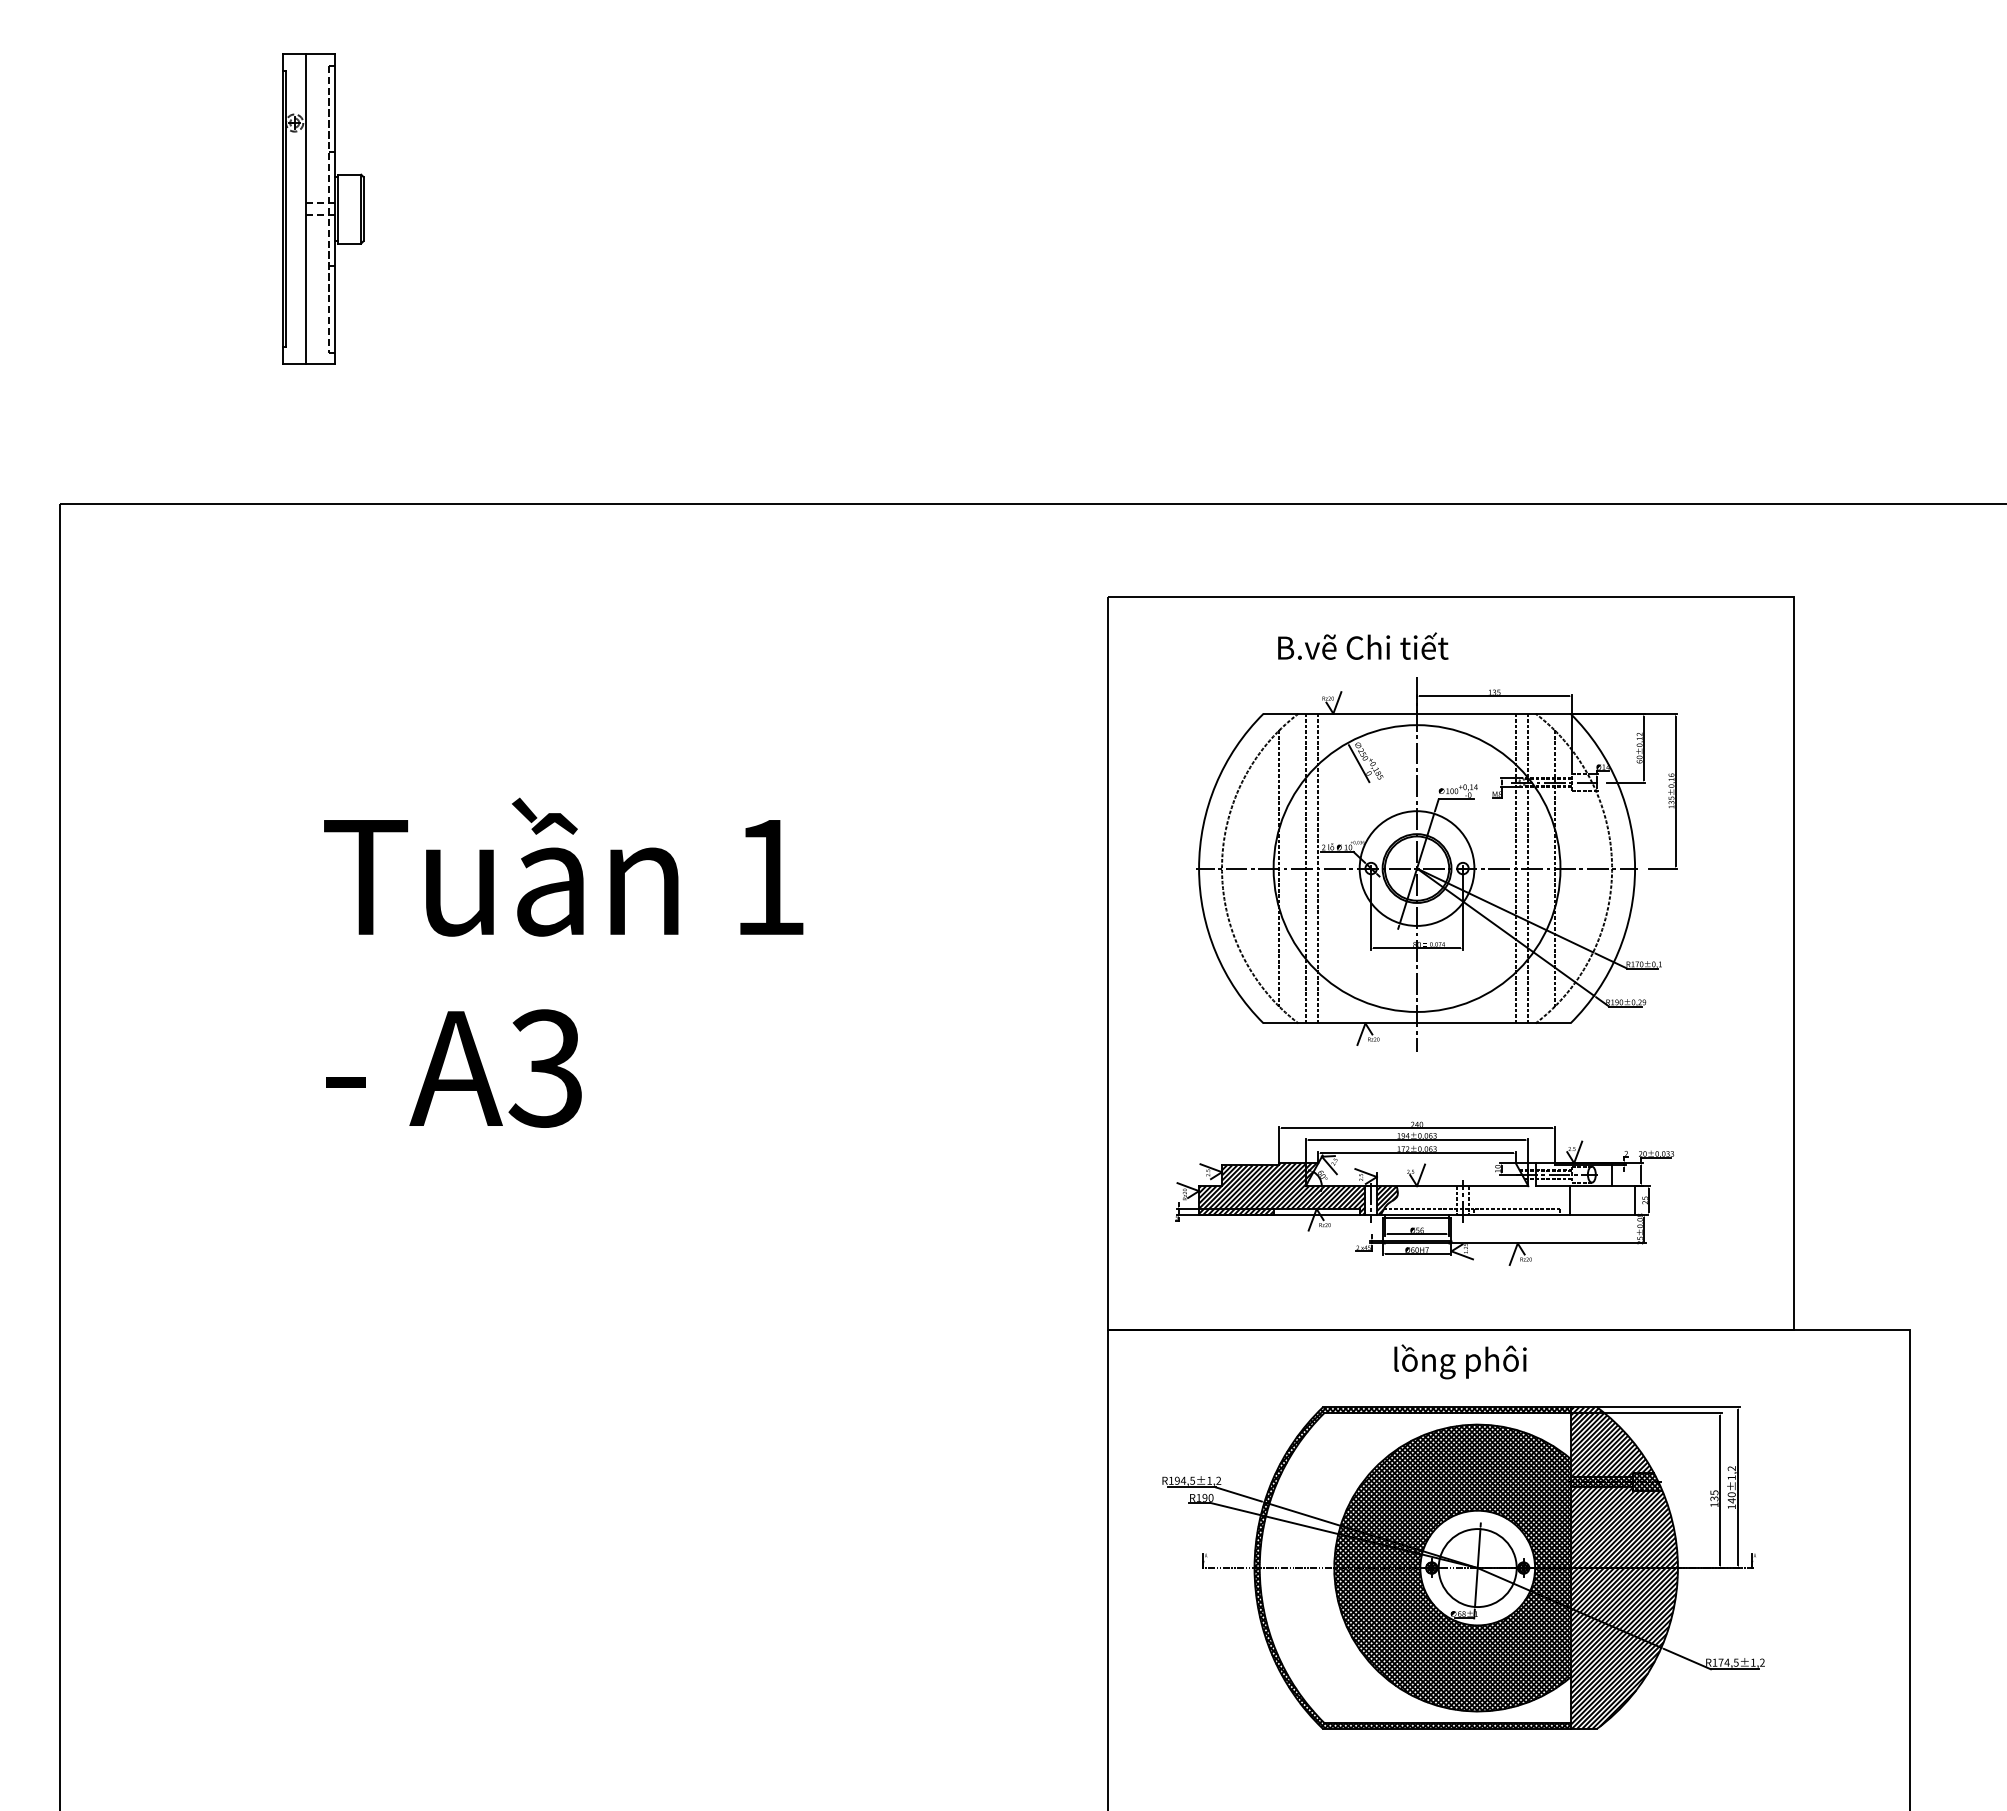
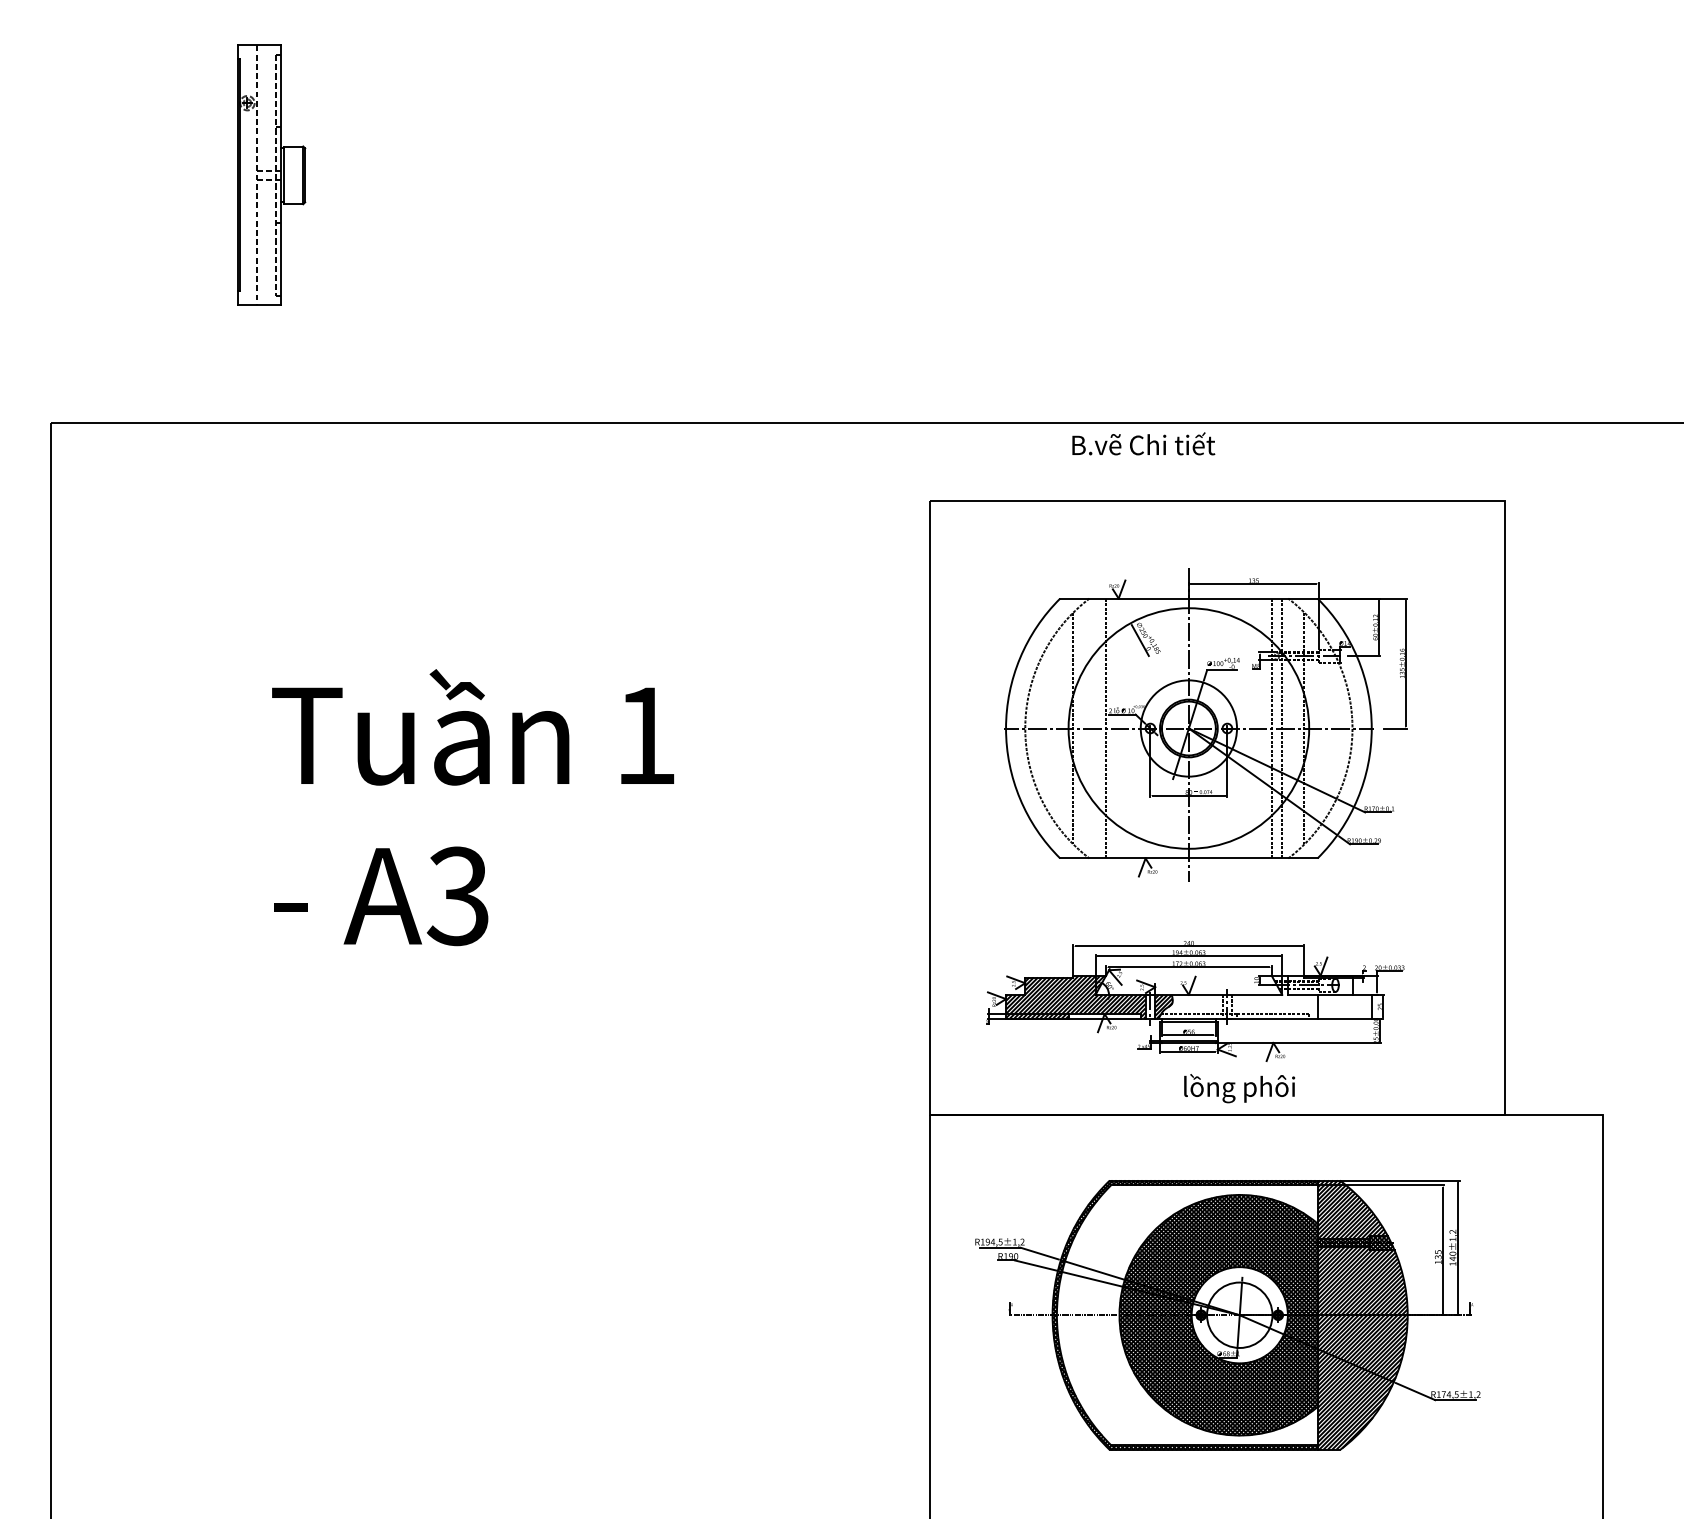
line: (306, 209) -> (257, 175), solid -> dashed
text: (1363, 645) -> (1143, 443), moved
line: (1305, 868) -> (1095, 728), removed
text: (1460, 1361) -> (1239, 1088), moved

